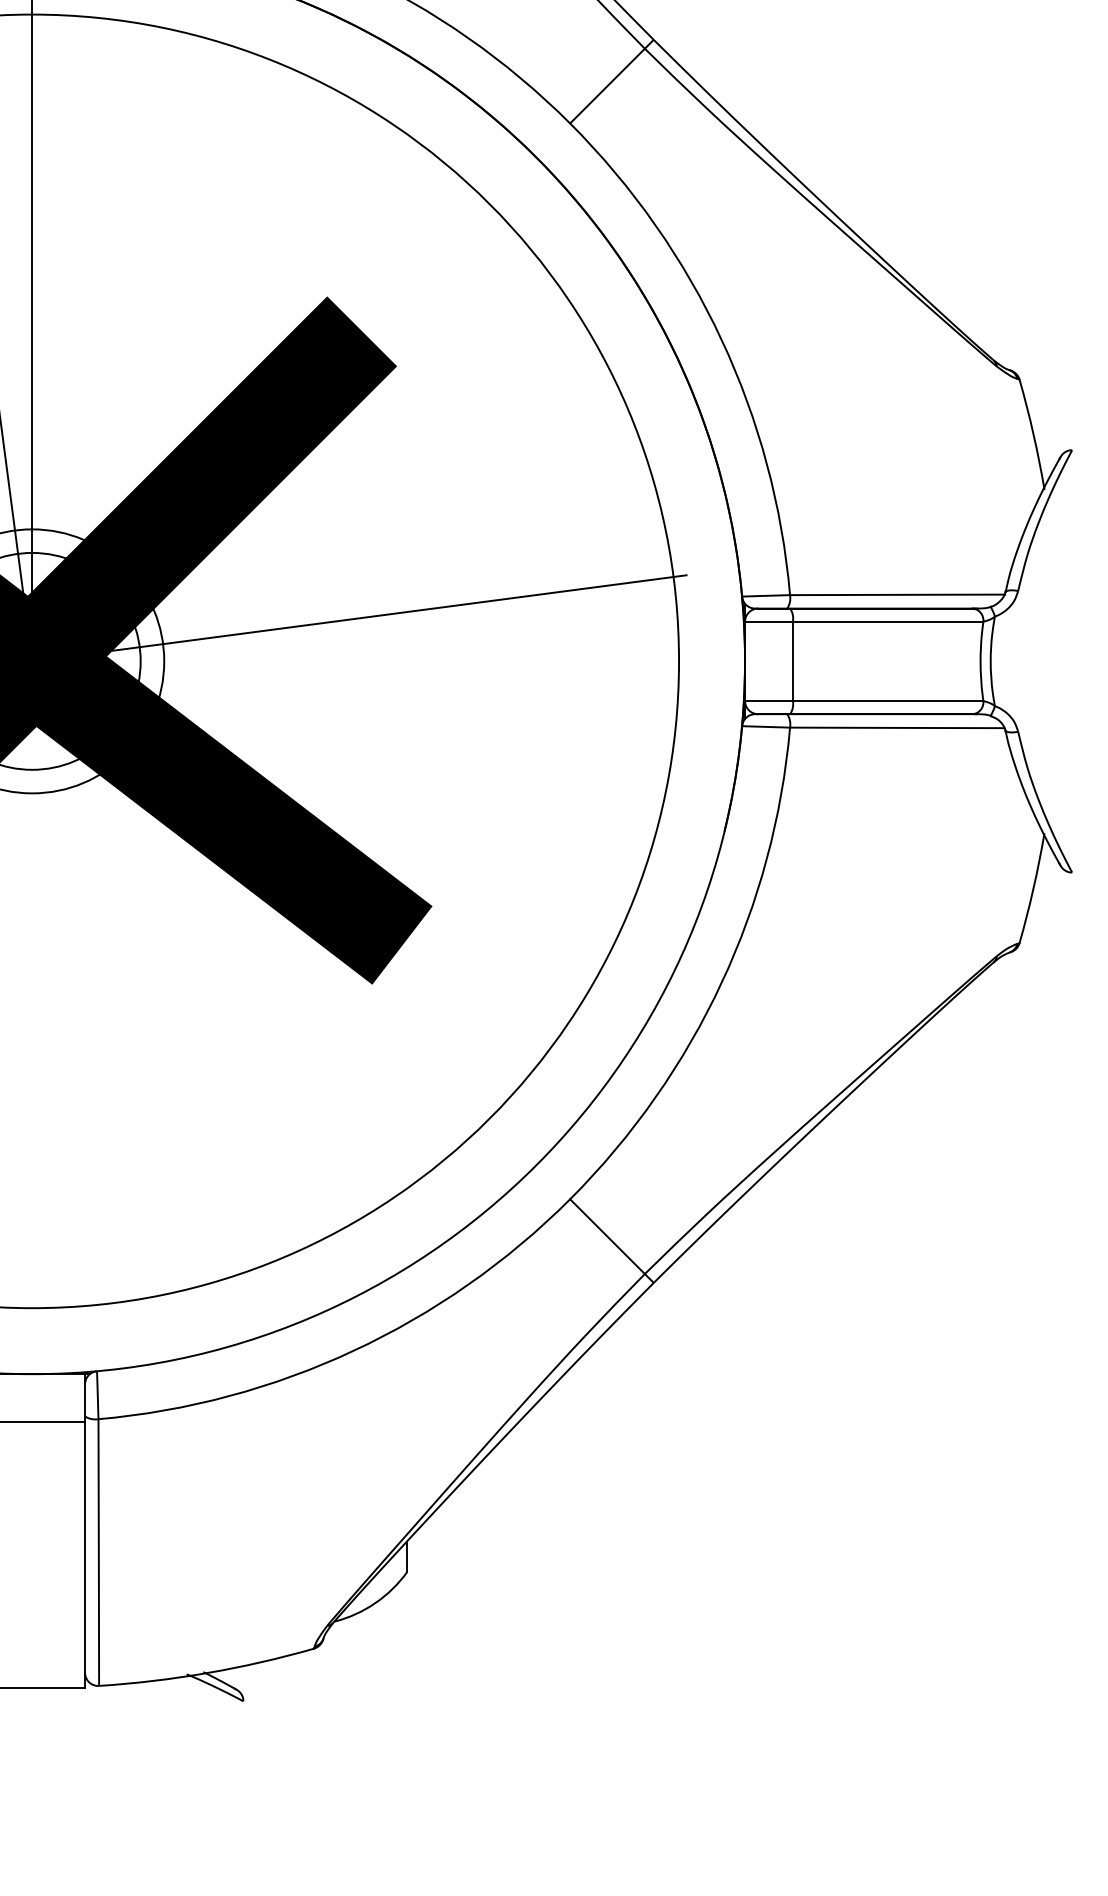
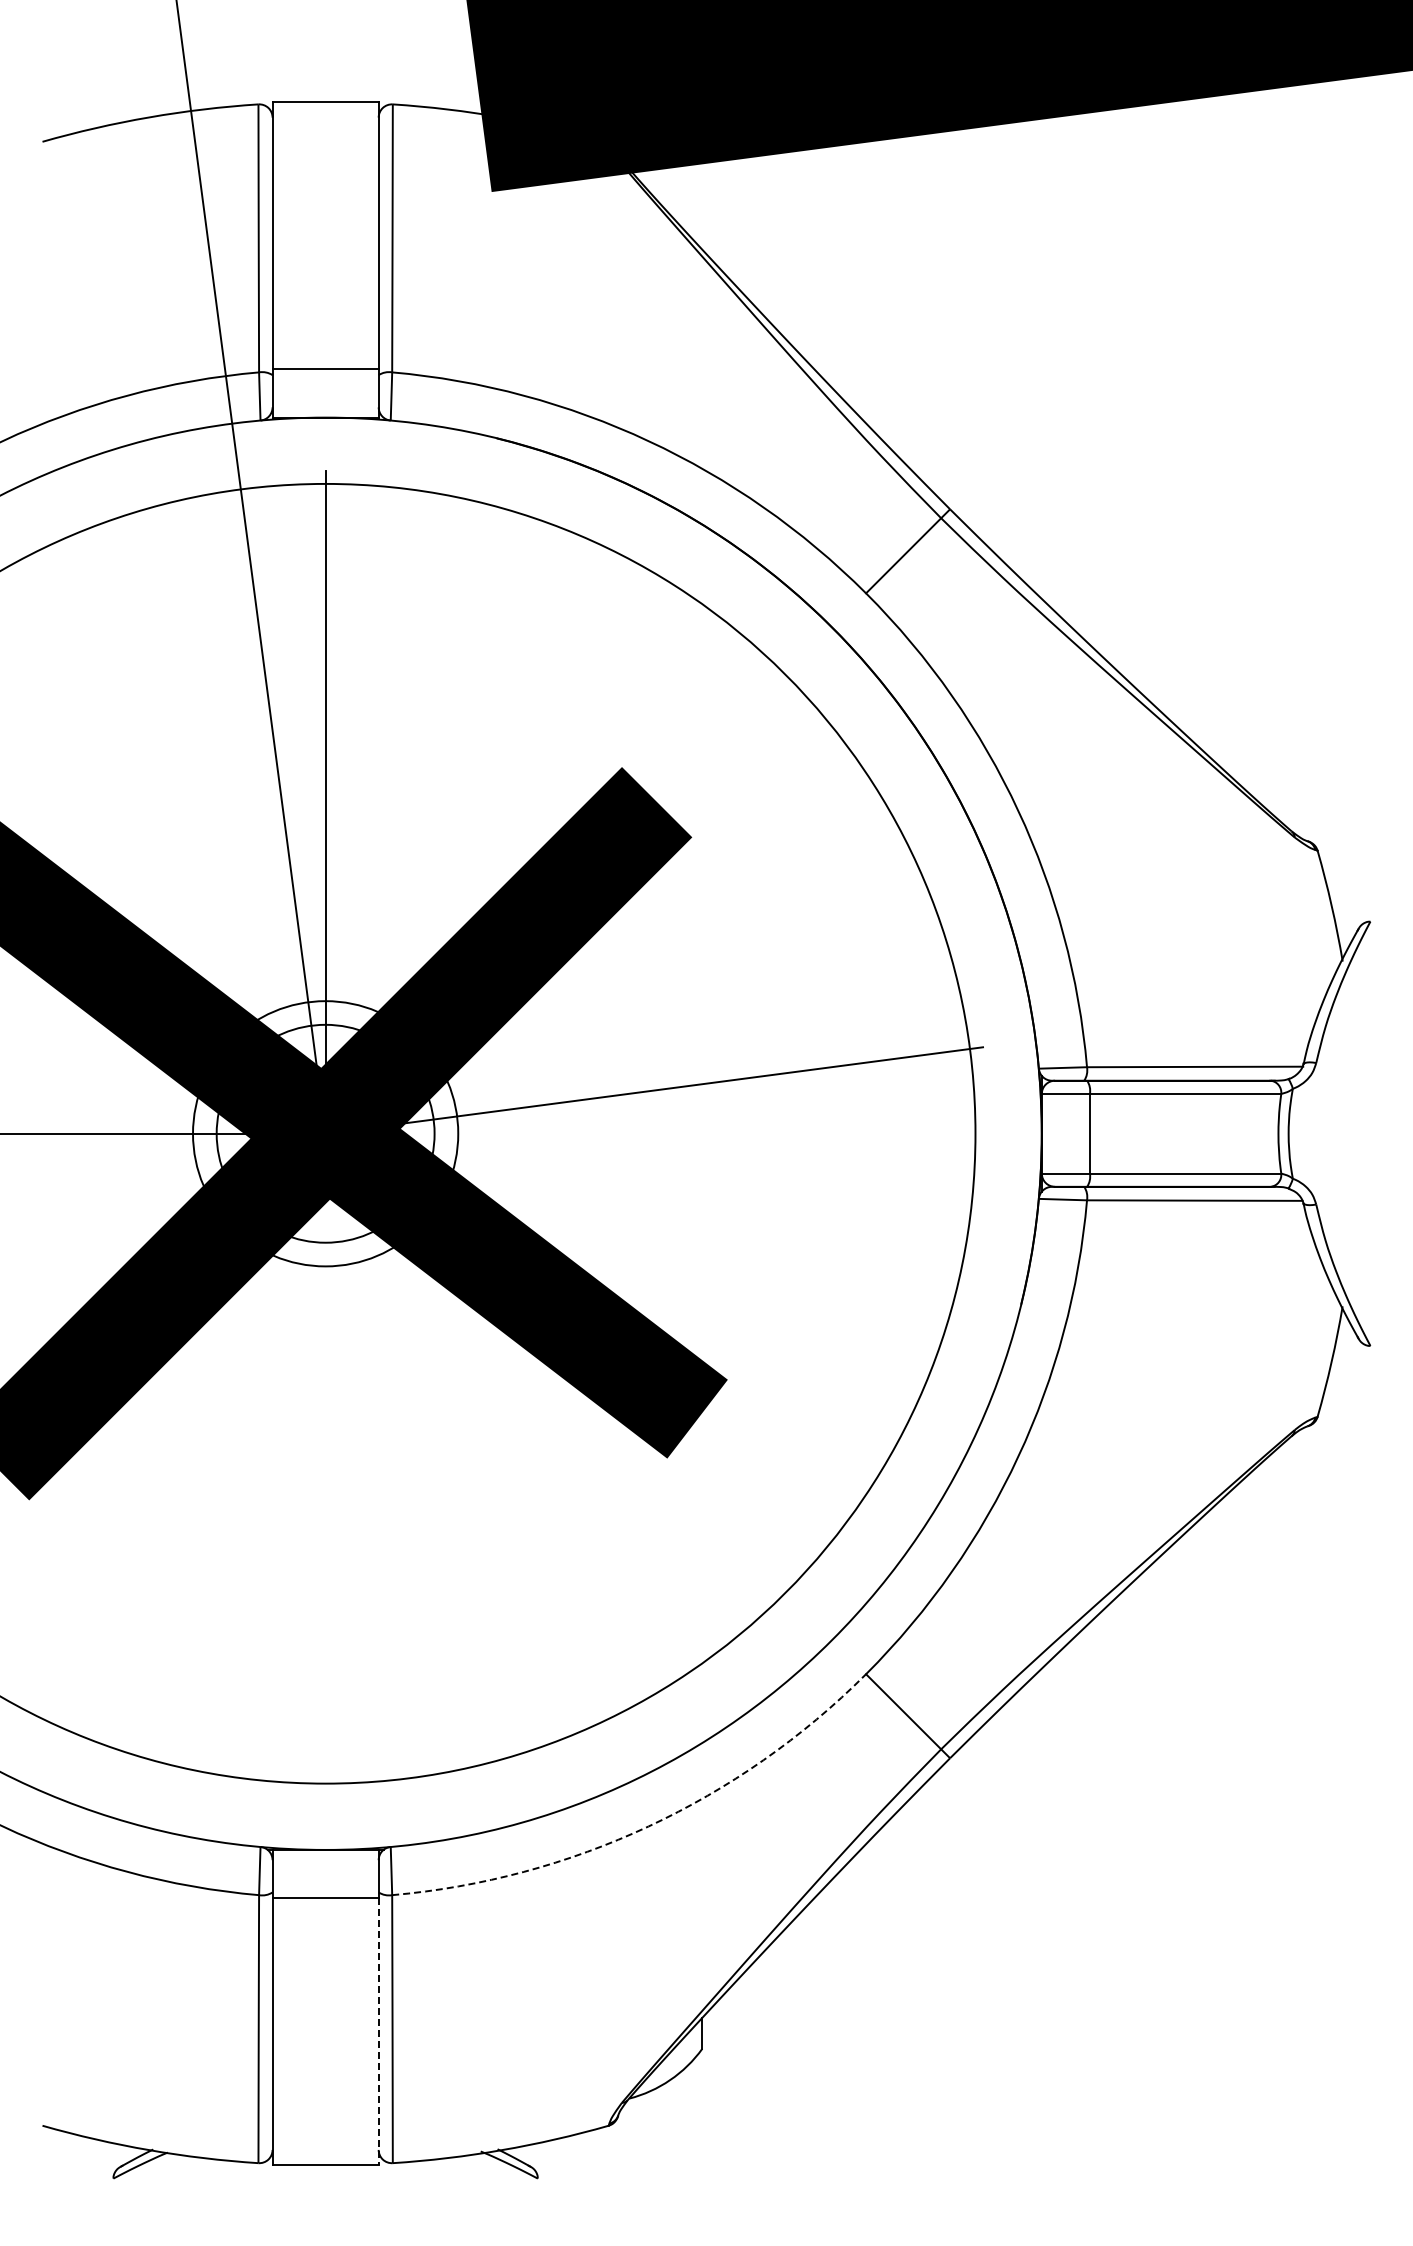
arc: (353, 1350) -> (648, 1826), solid -> dashed
line: (84, 1554) -> (378, 2031), solid -> dashed

